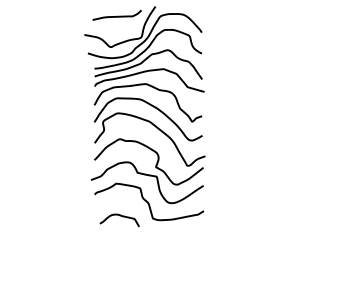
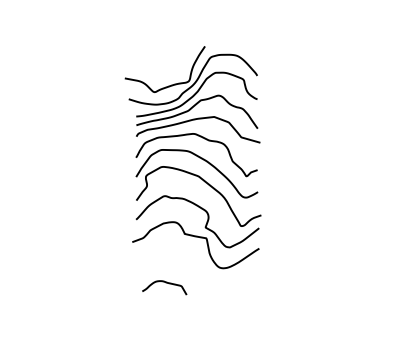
curve: (116, 16) -> (161, 57), removed
curve: (147, 201) -> (196, 266), removed

